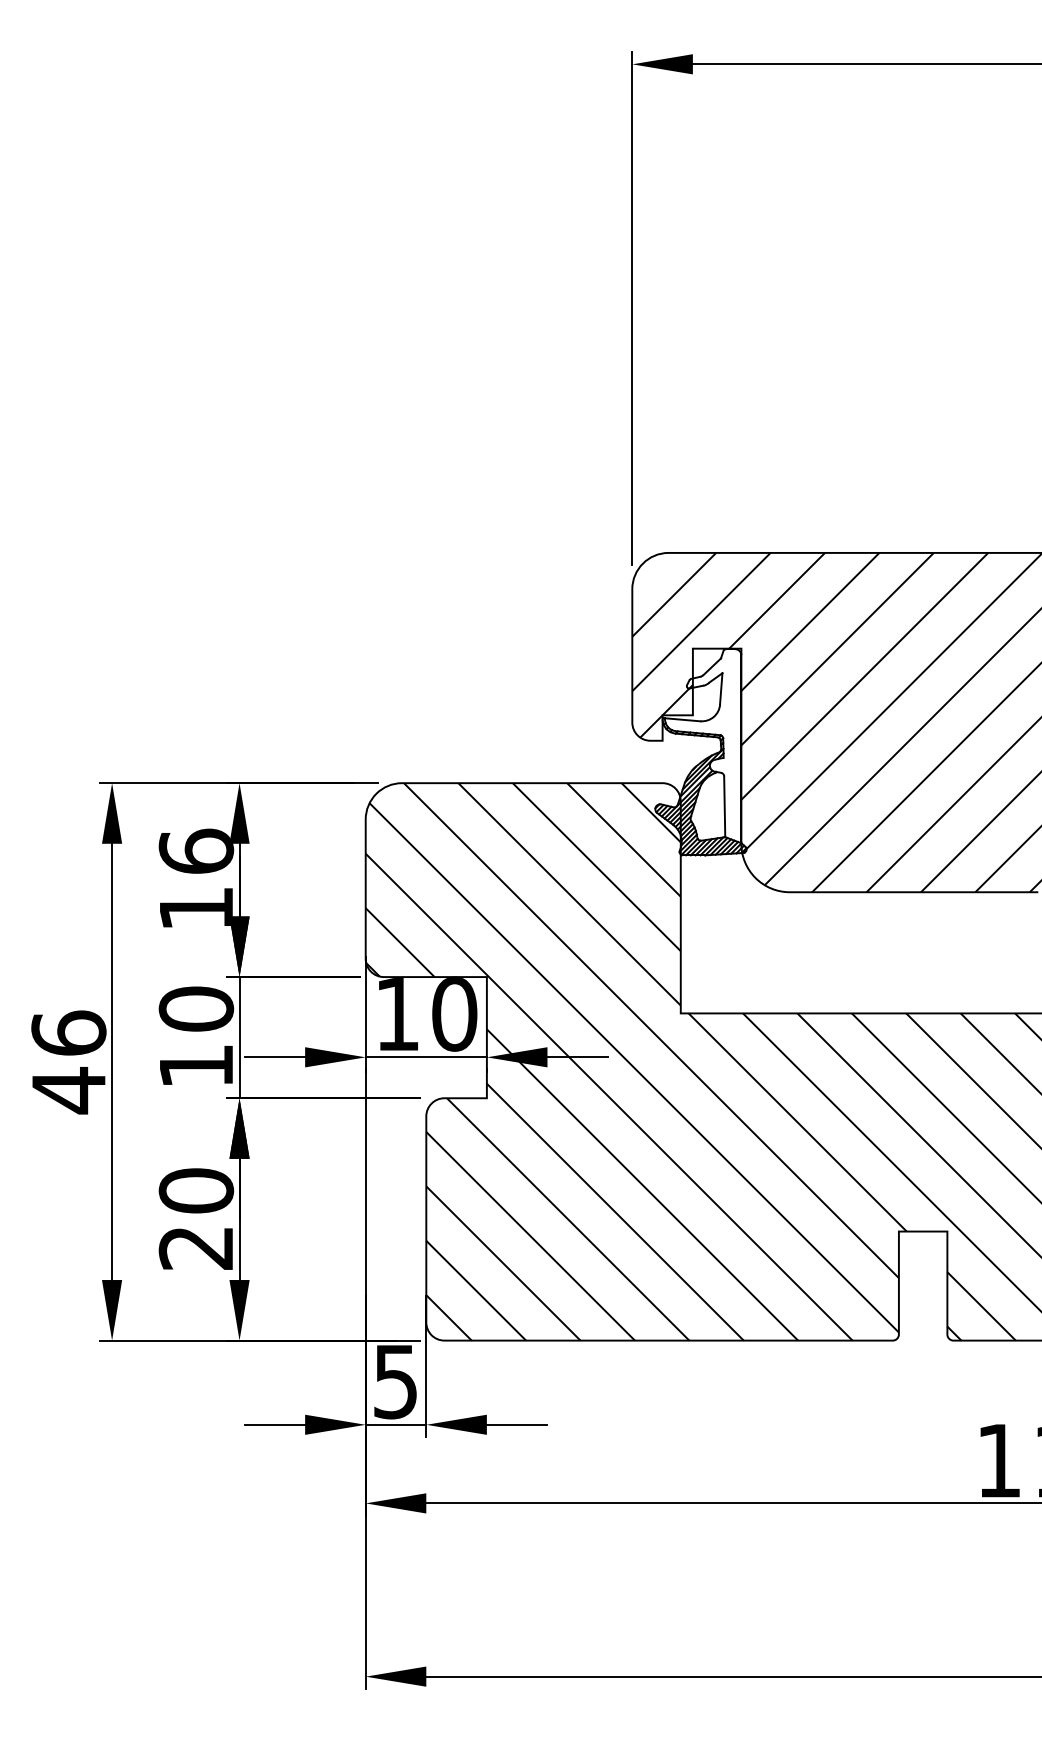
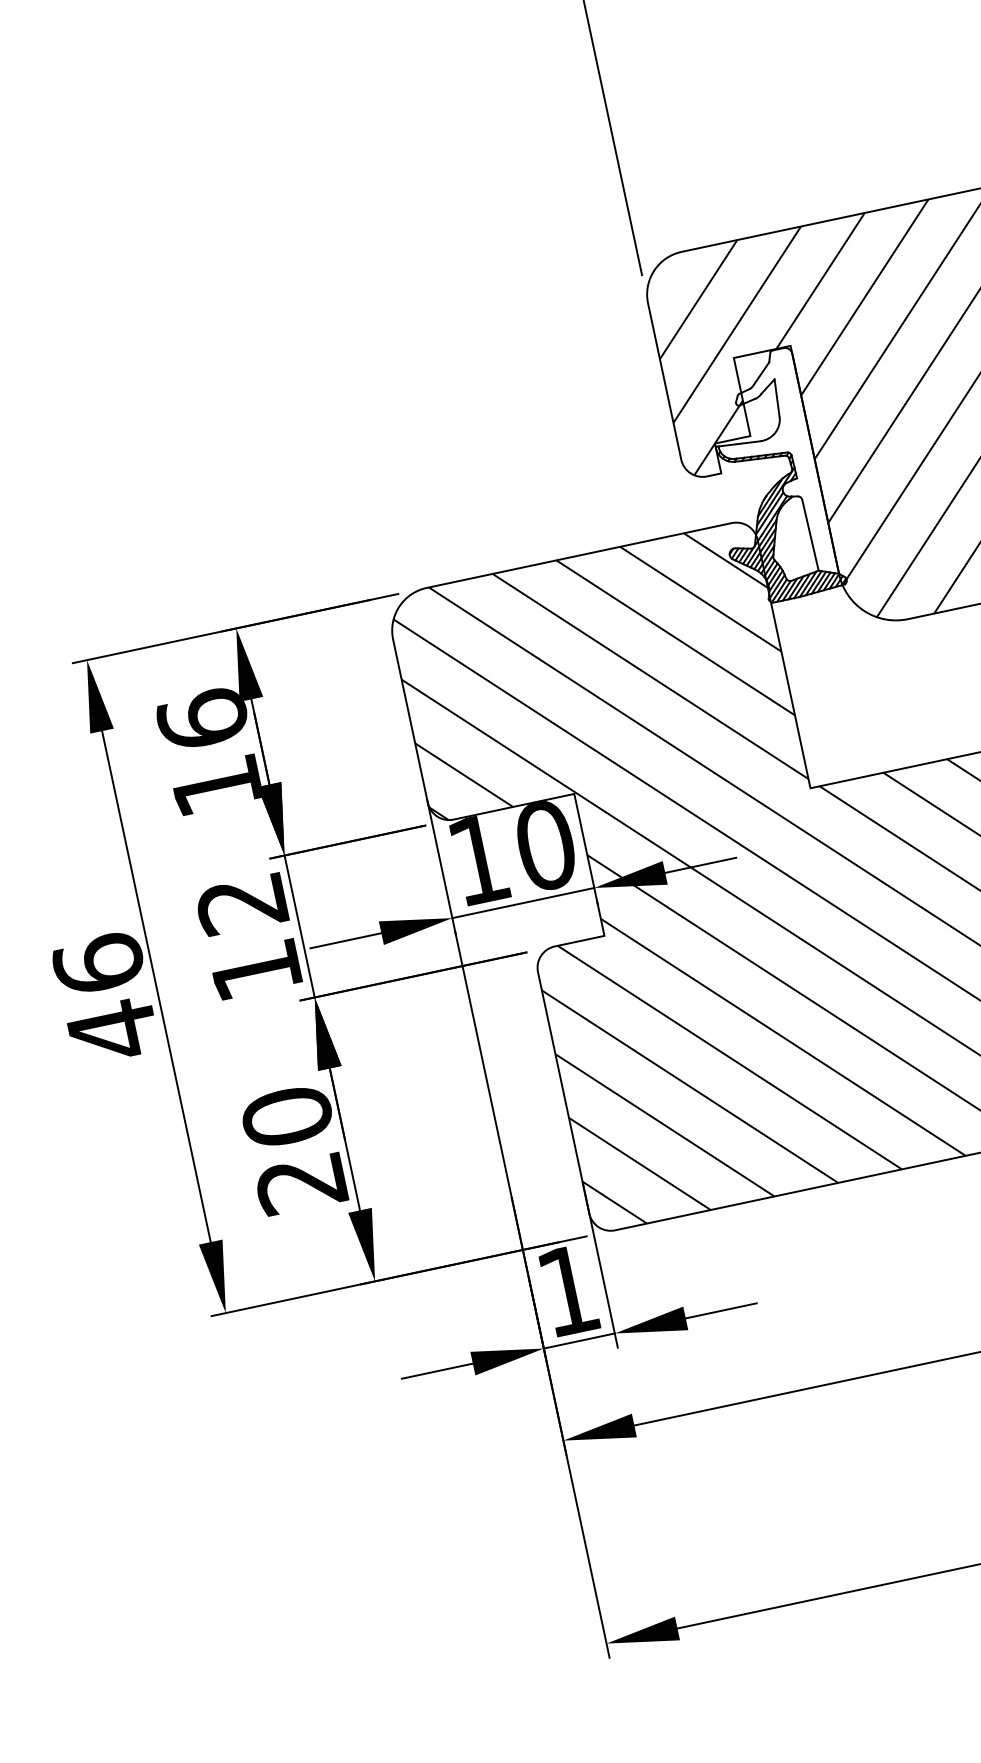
text: (196, 1008) -> (241, 903), 10 -> 12
text: (395, 1382) -> (568, 1291), 5 -> 1

